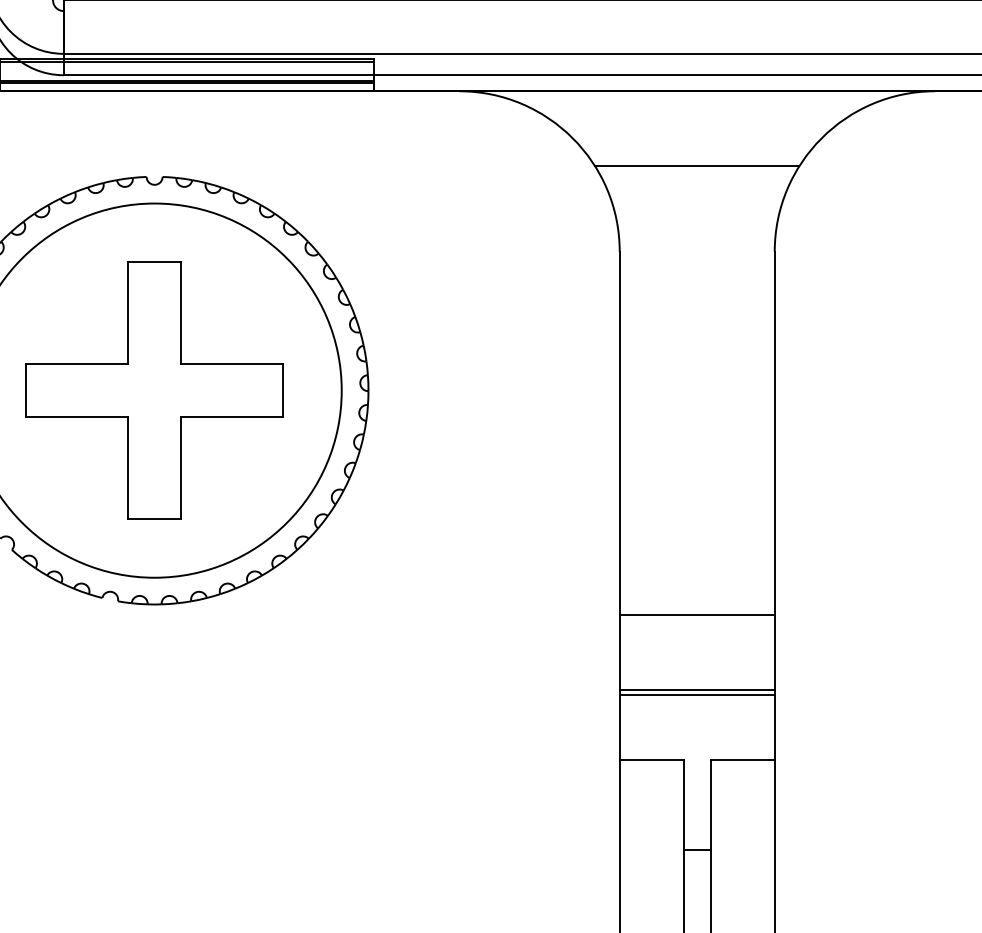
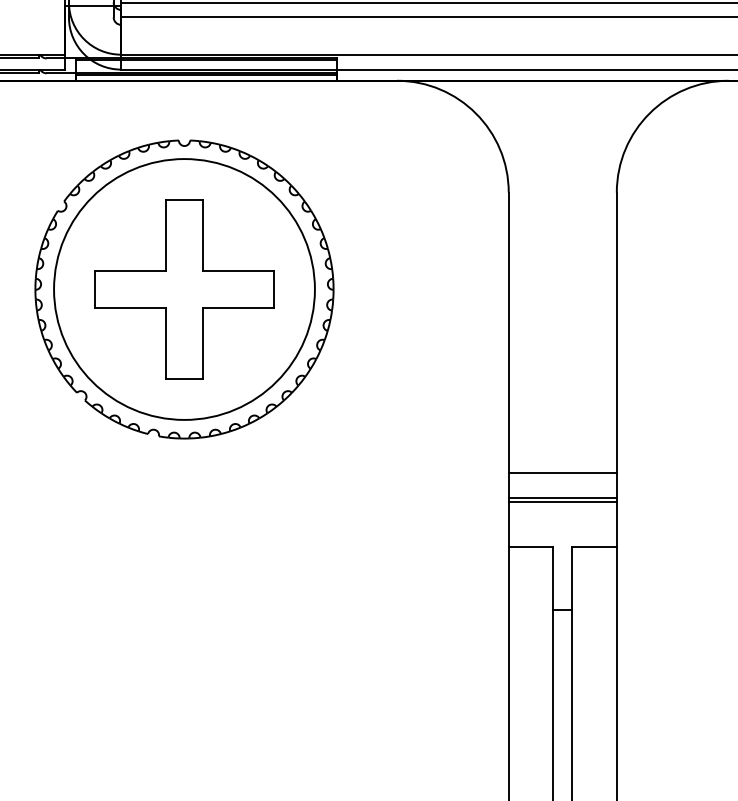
line: (696, 165) -> (562, 132), removed
line: (696, 615) -> (562, 473), moved

